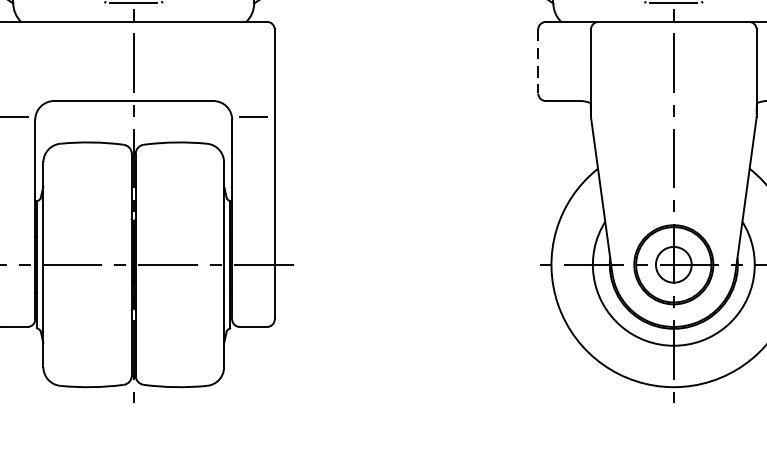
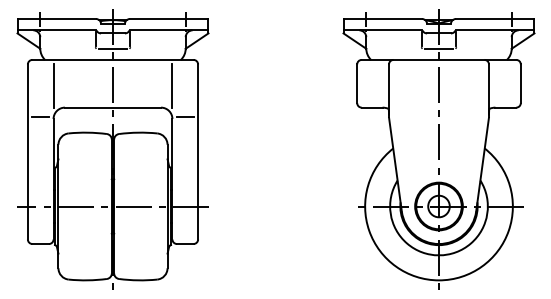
line: (538, 62) -> (357, 84), dashed -> solid
line: (36, 64) -> (54, 85), added
line: (230, 64) -> (171, 85), added

